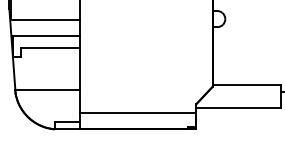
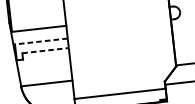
line: (46, 36) -> (41, 41), solid -> dashed
line: (50, 48) -> (45, 50), solid -> dashed

